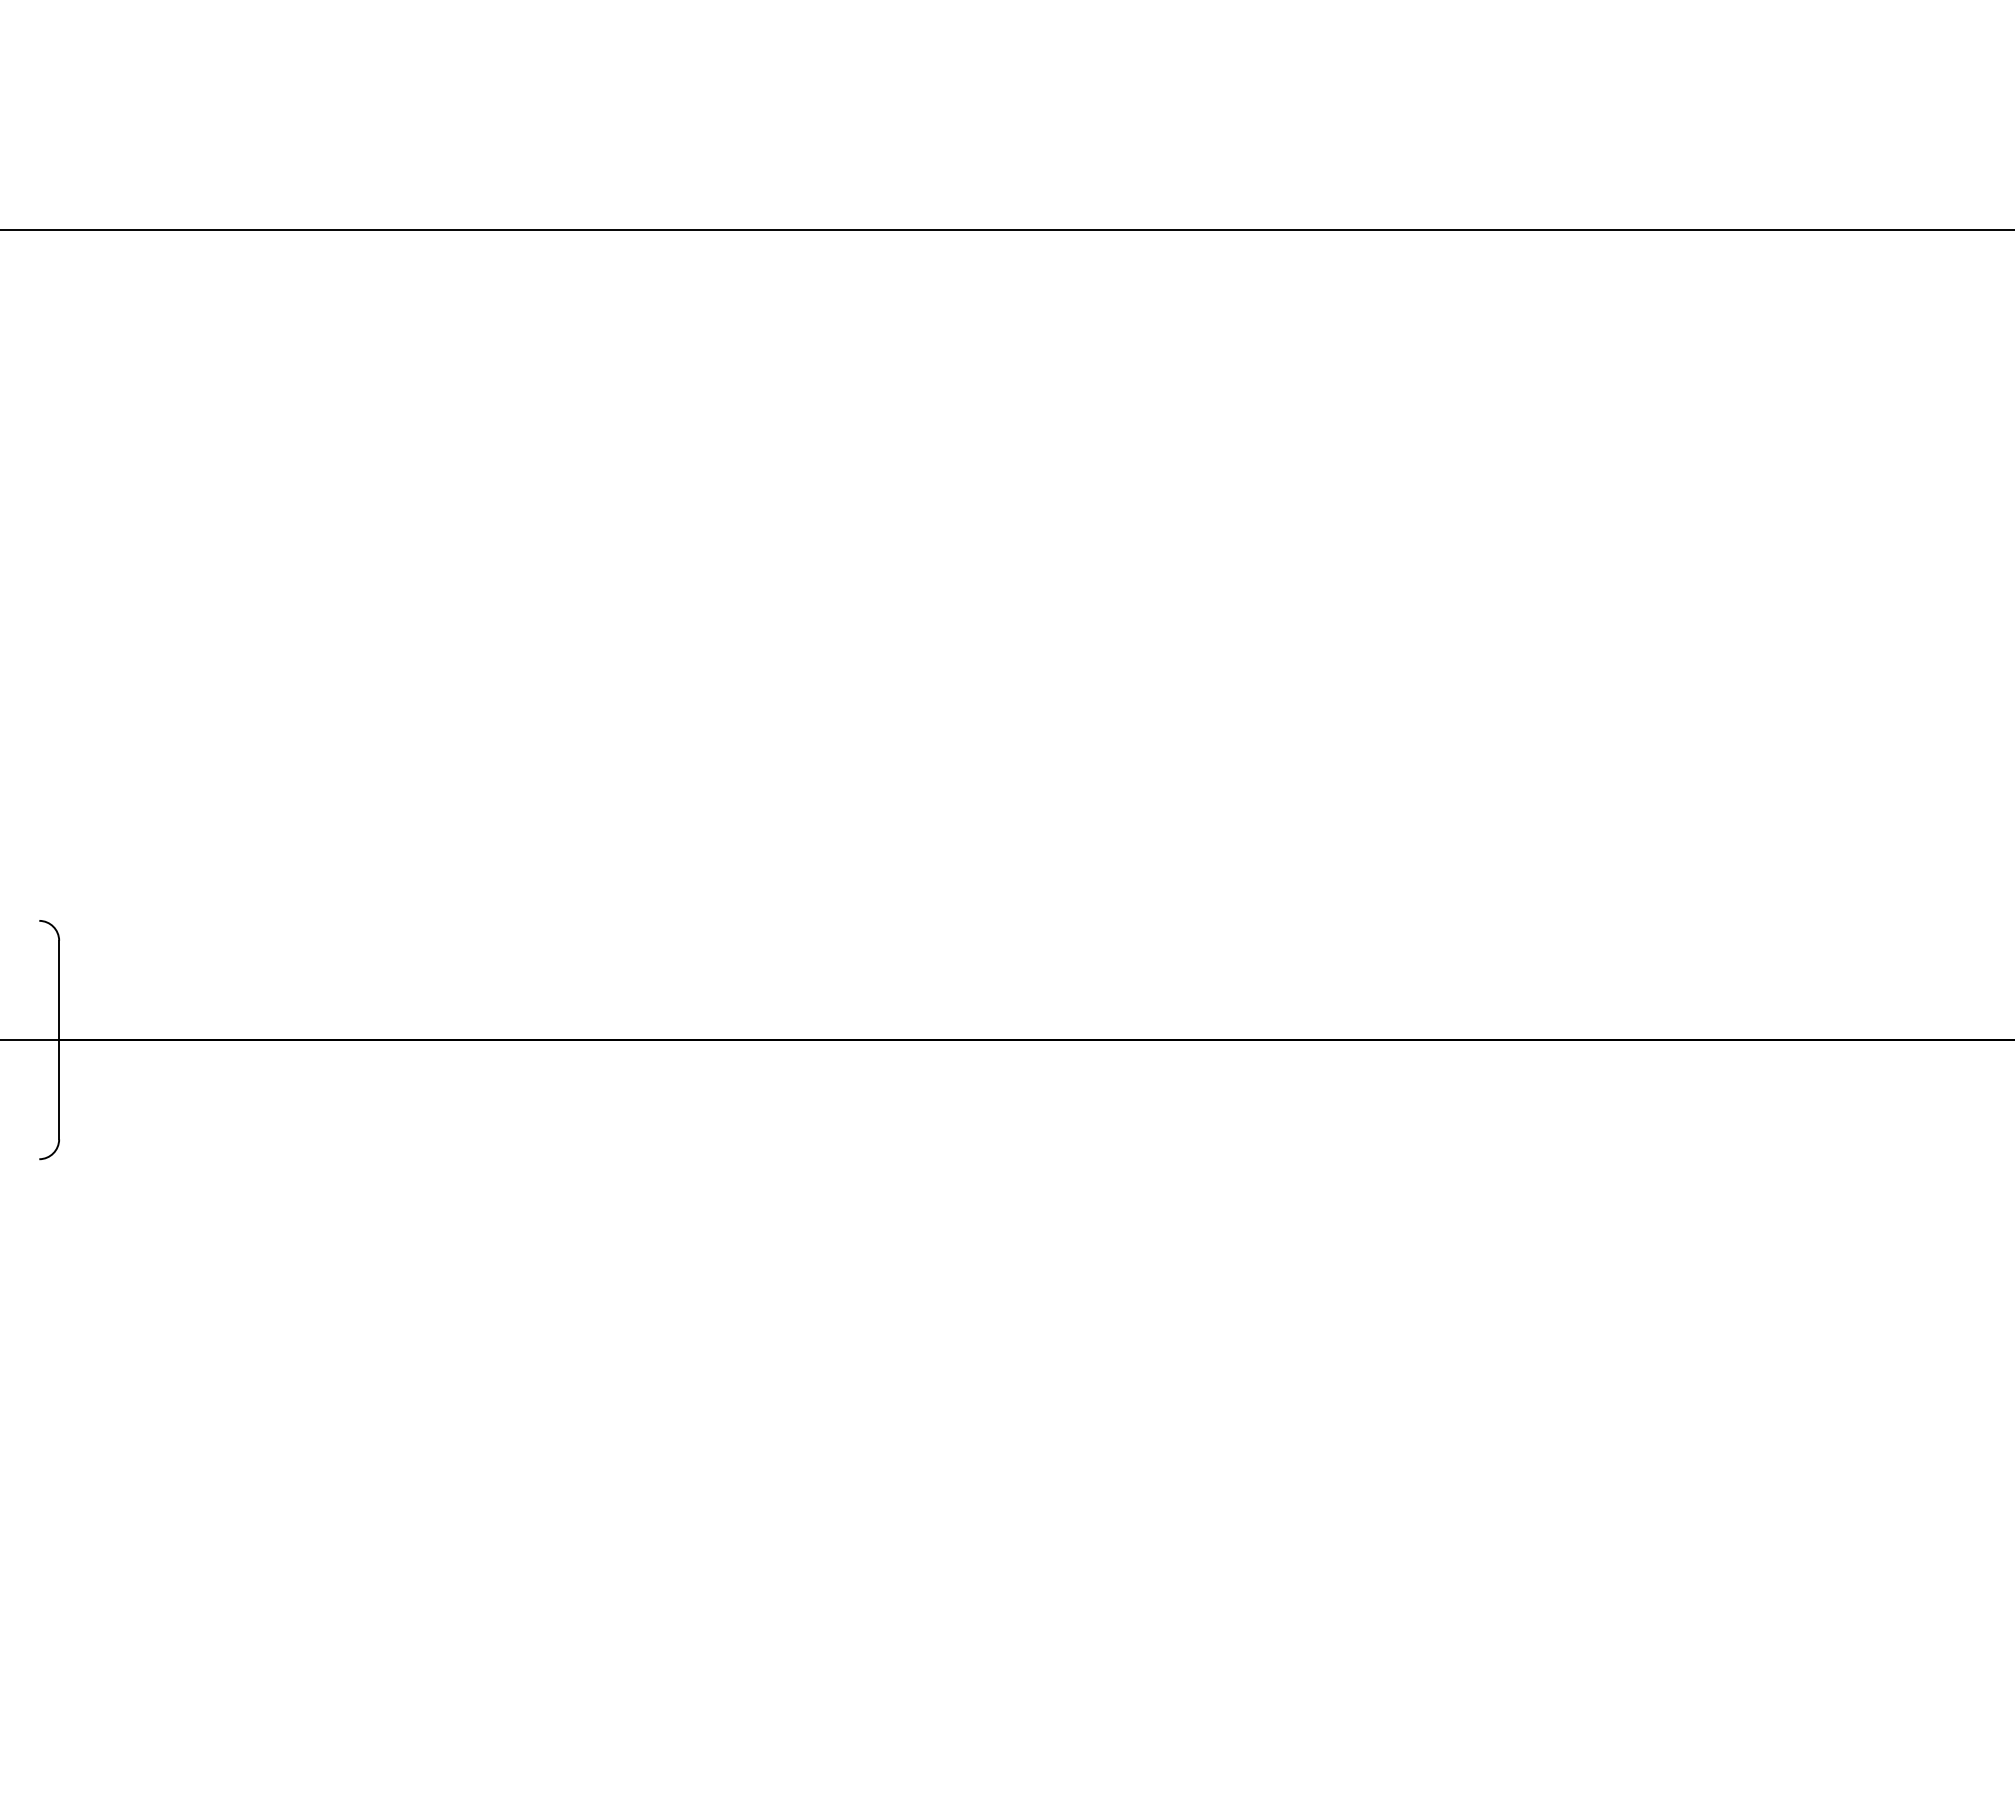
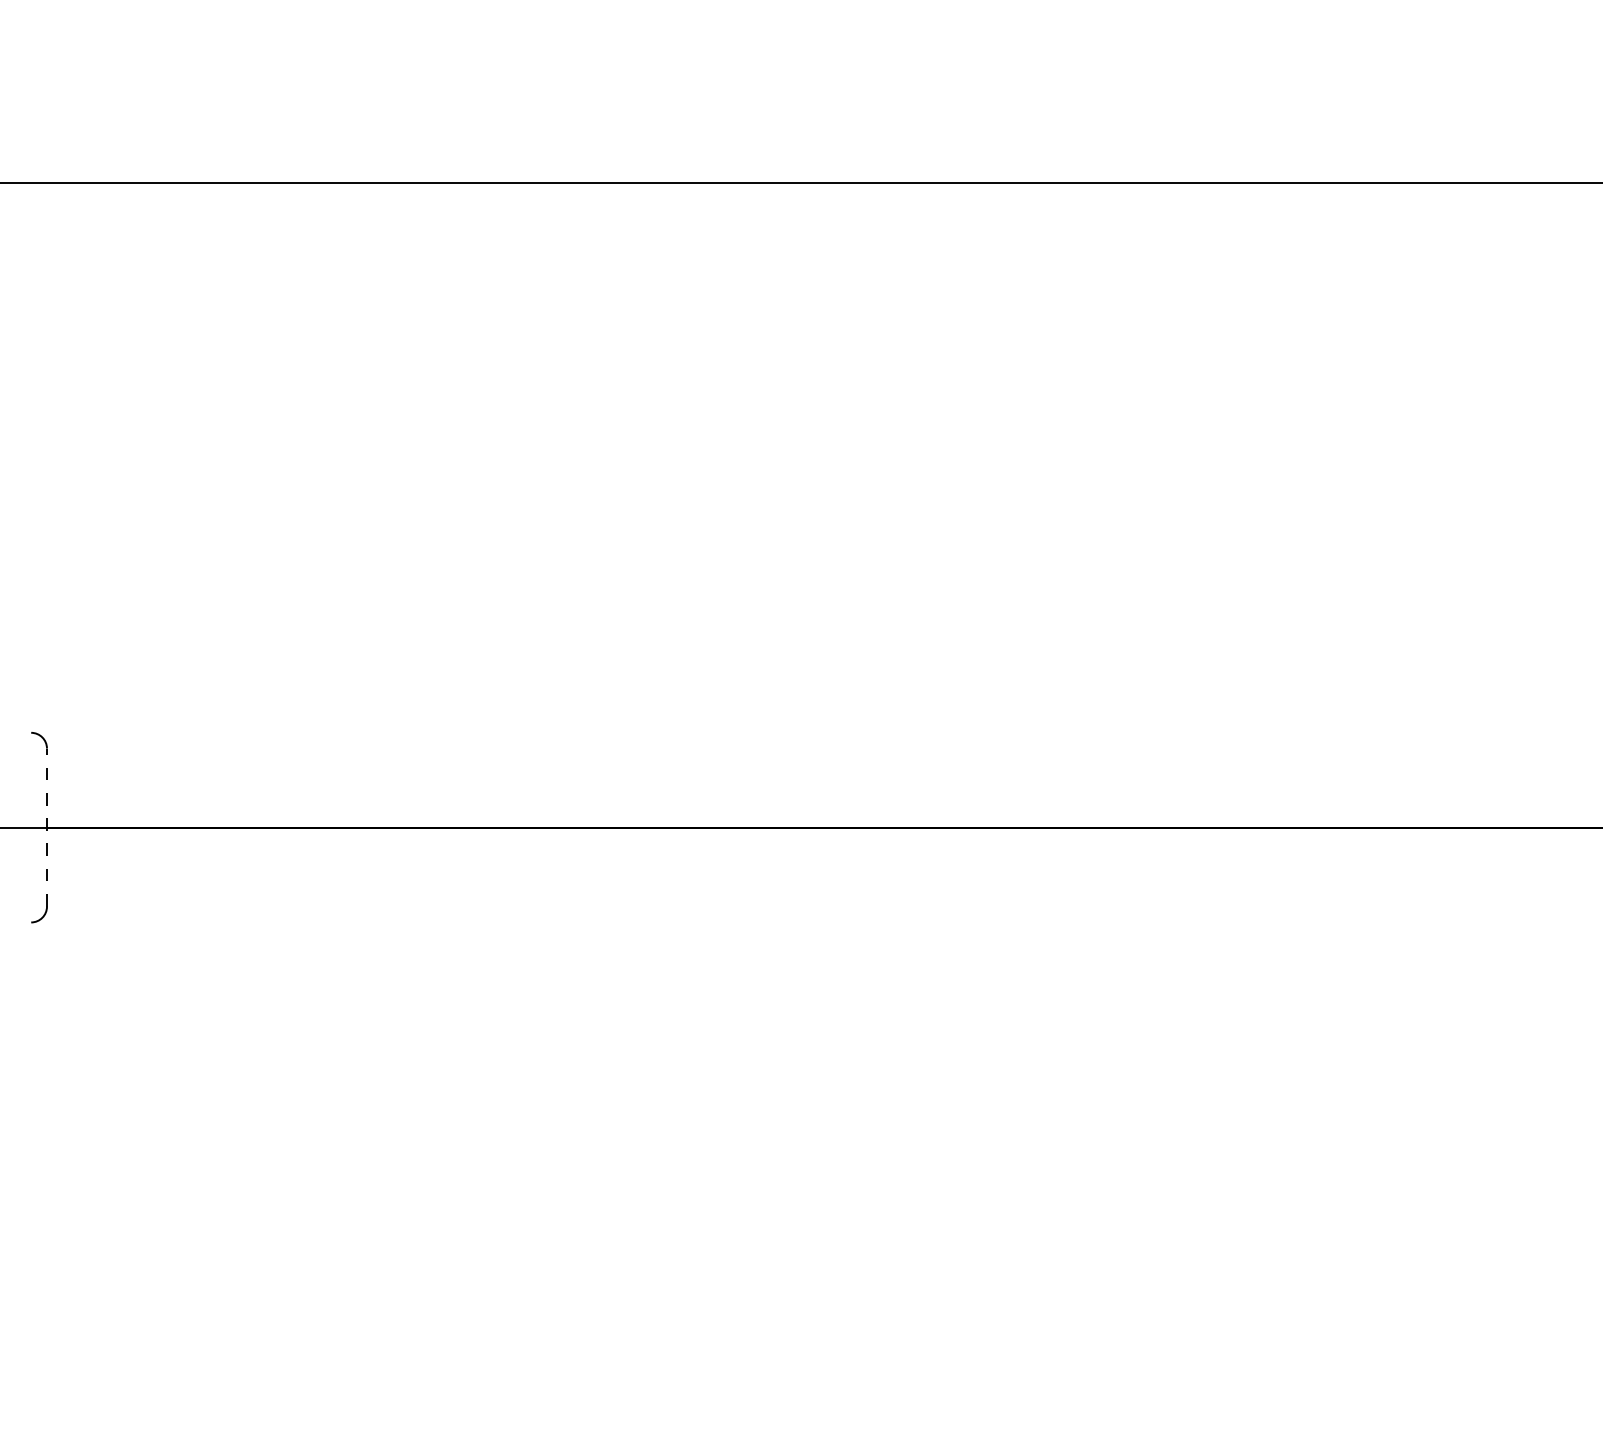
line: (59, 1039) -> (47, 827), solid -> dashed

